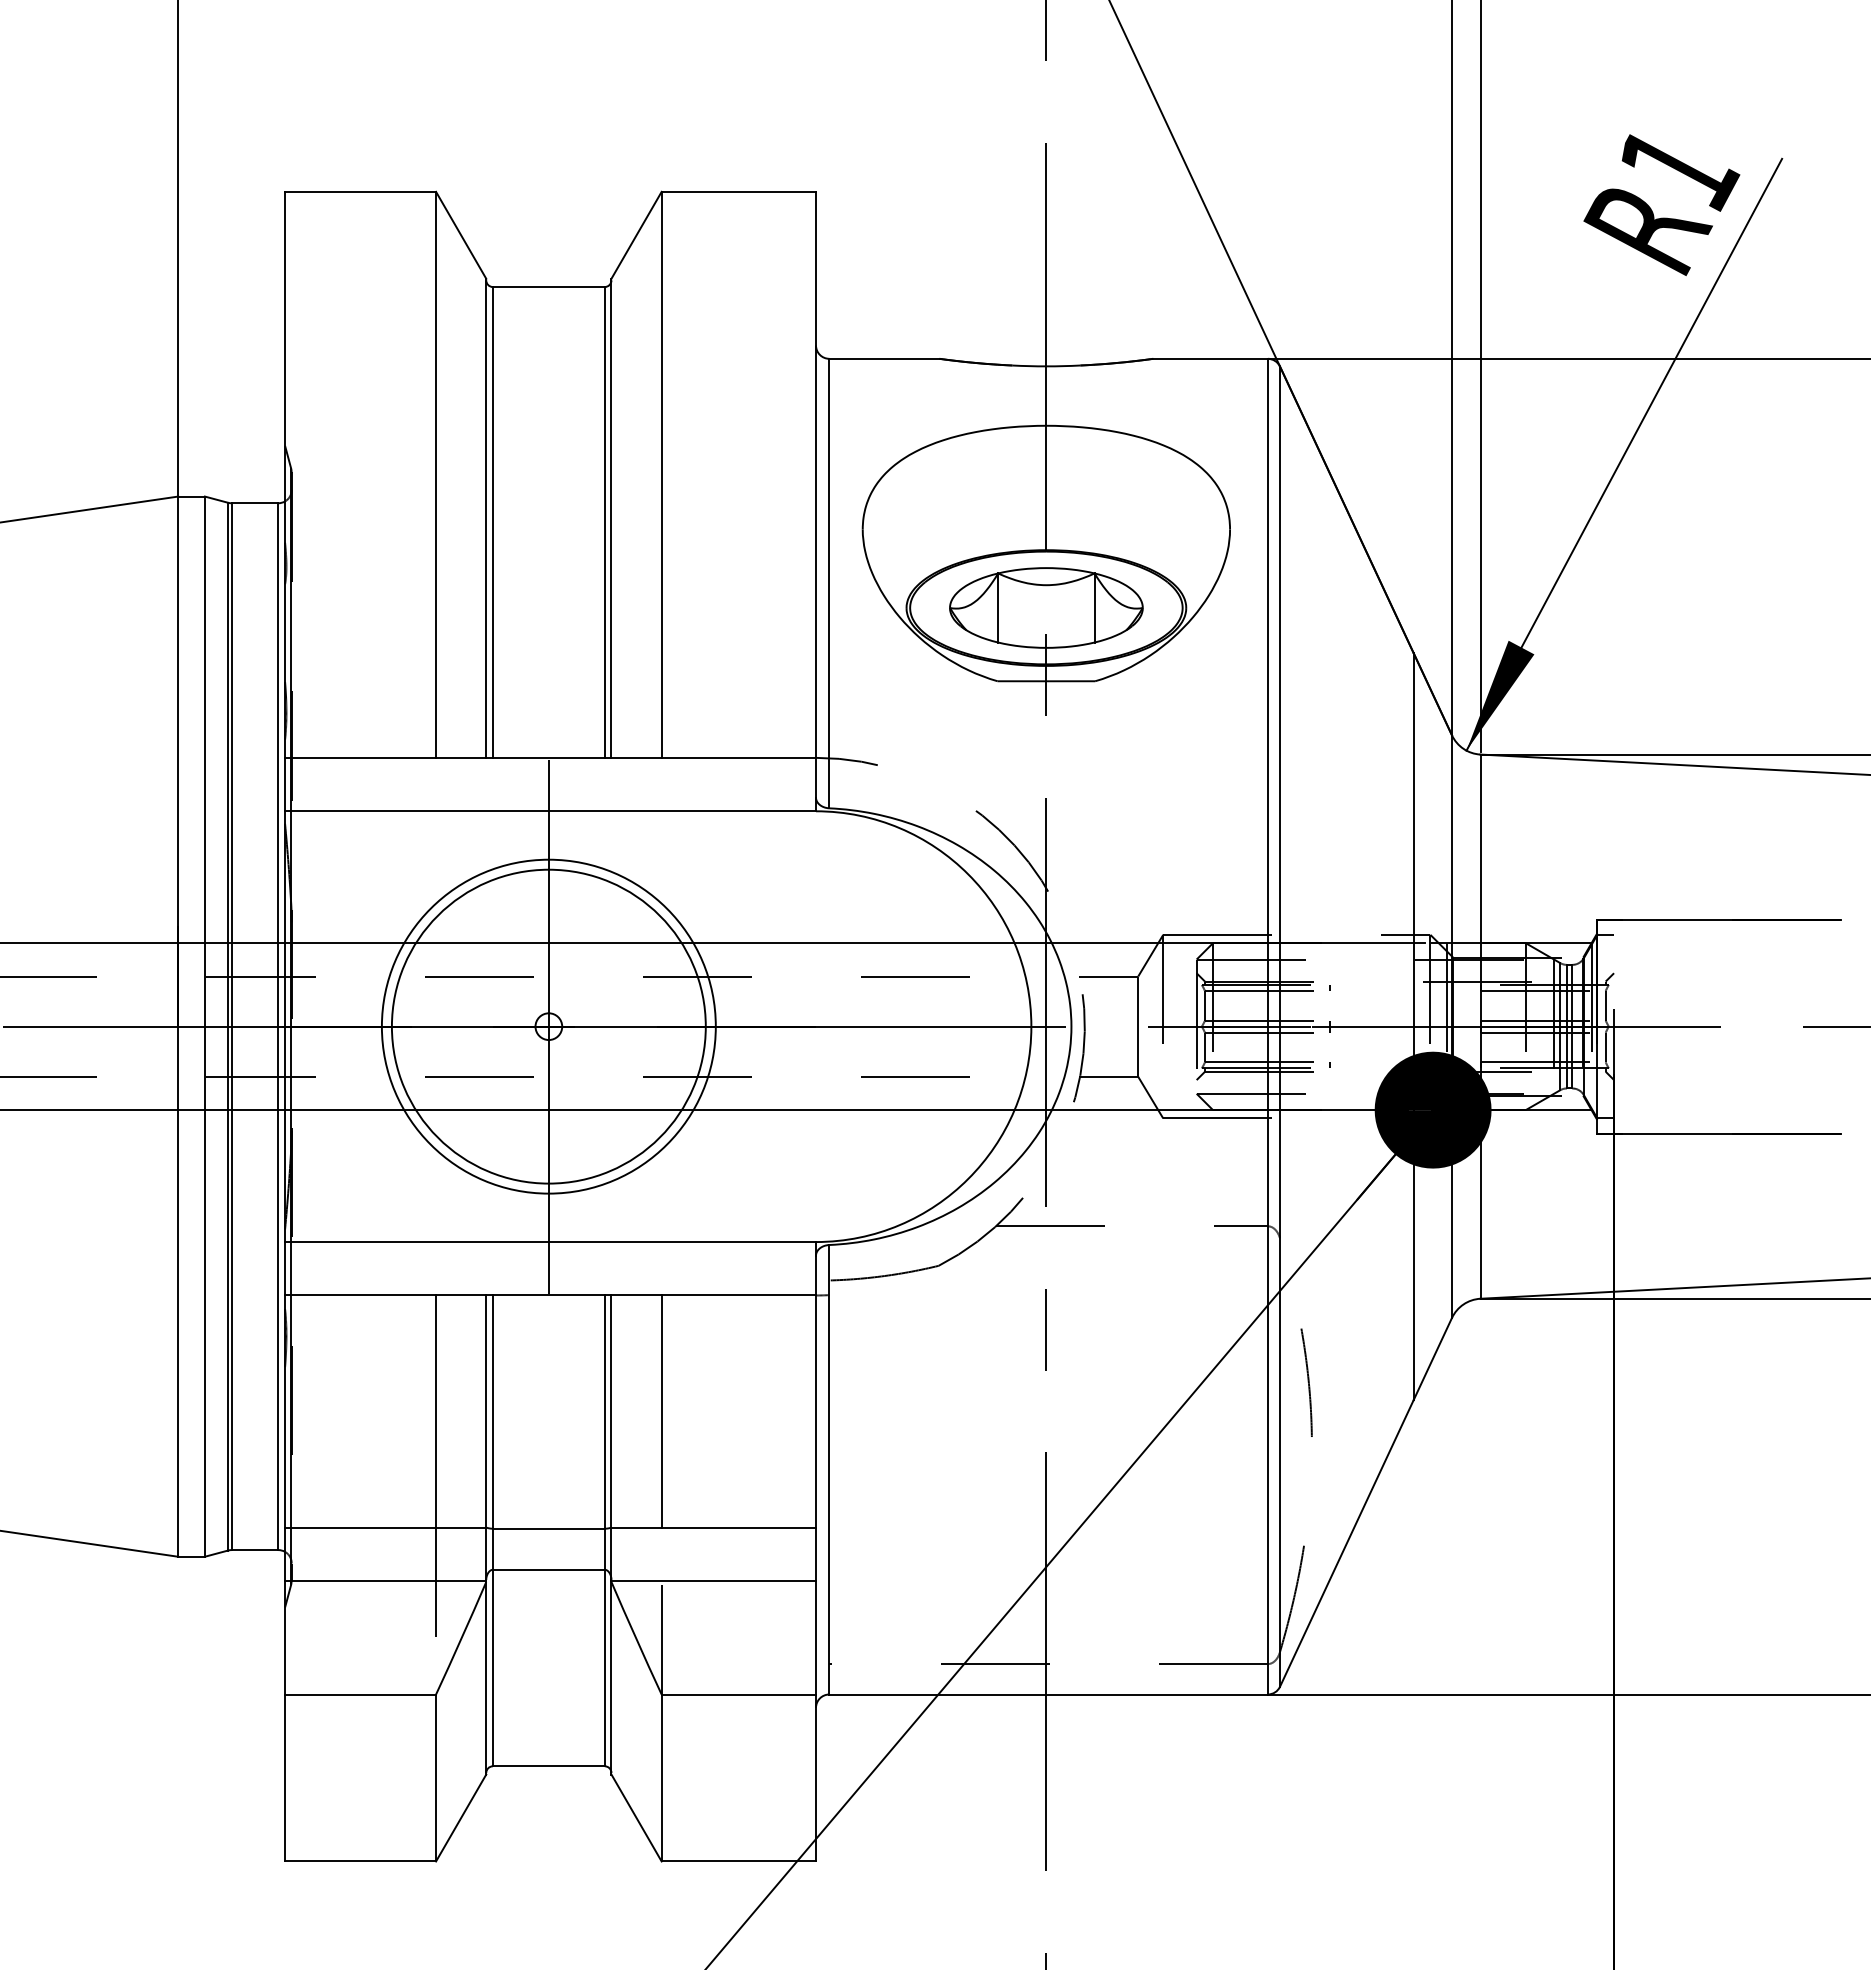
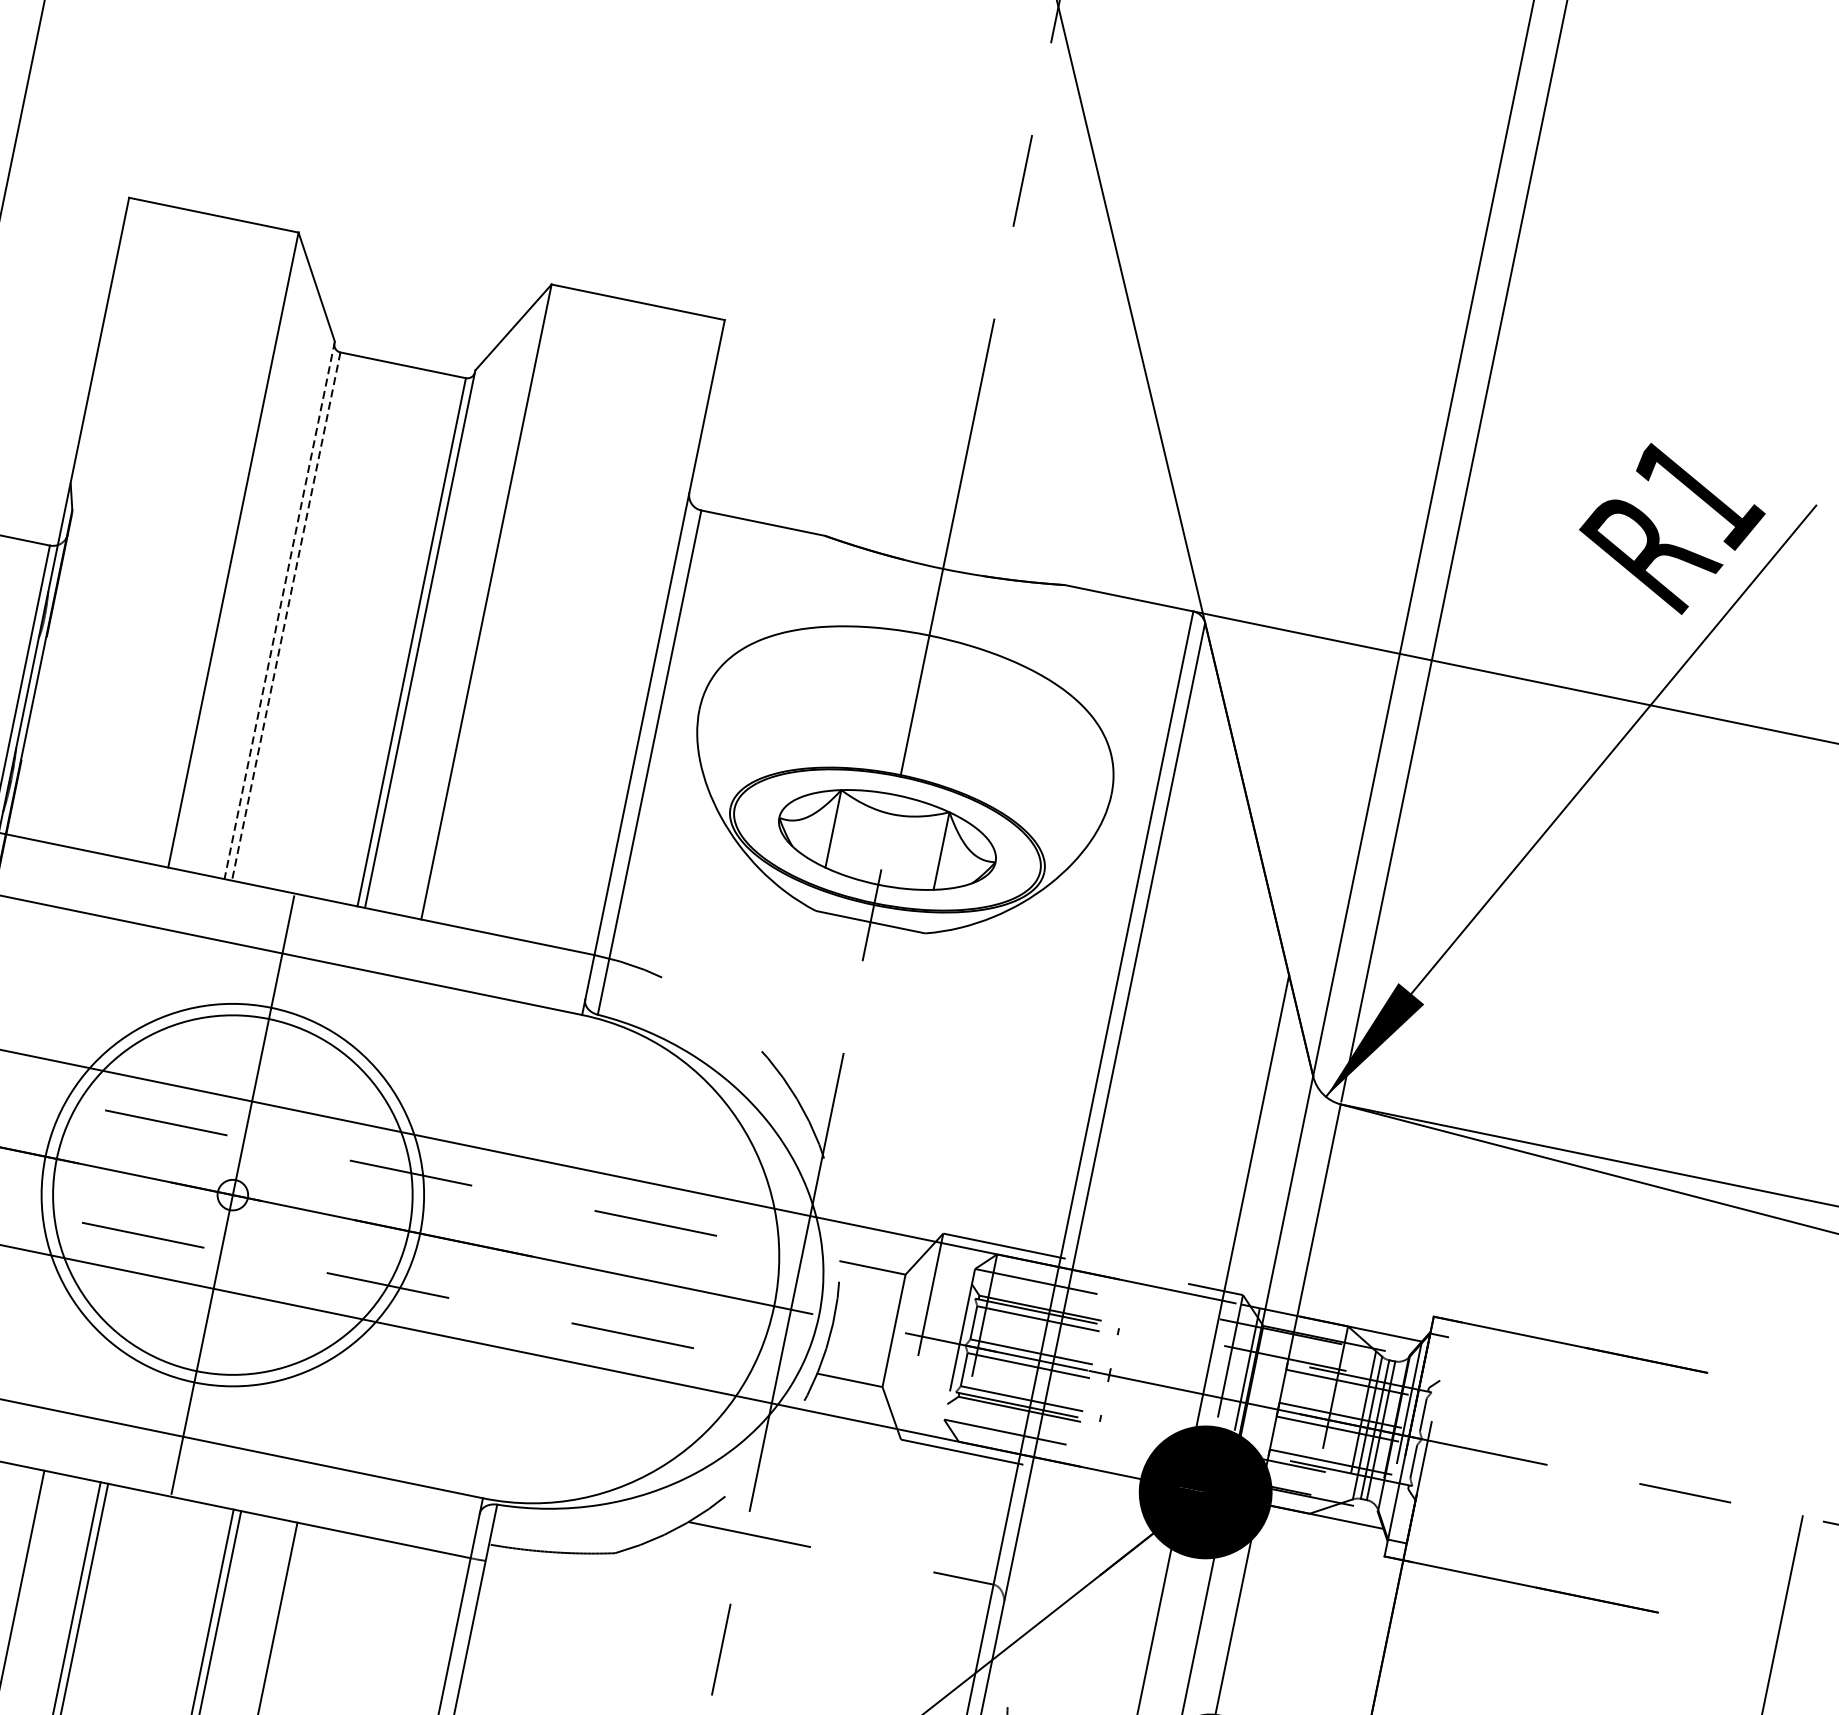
line: (486, 518) -> (279, 610), solid -> dashed
line: (492, 522) -> (285, 616), solid -> dashed

